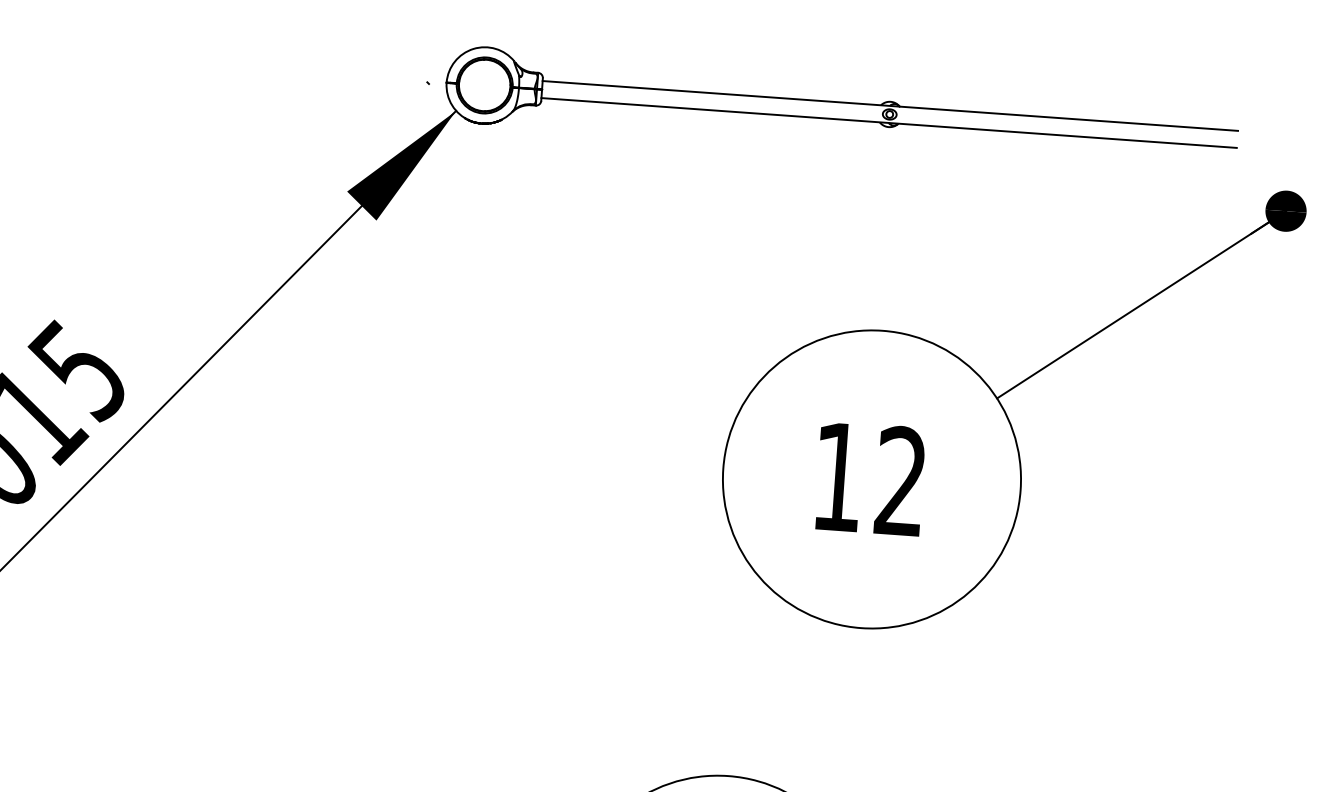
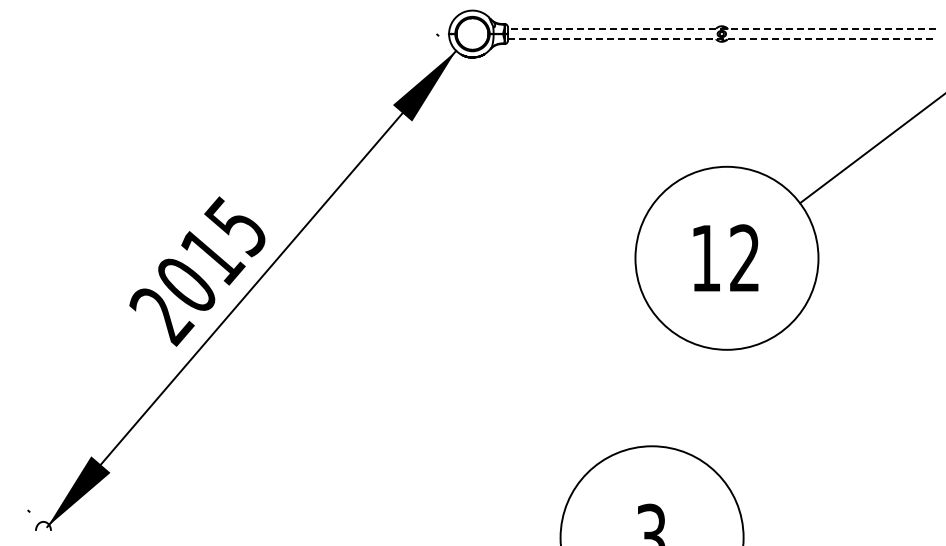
line: (889, 105) -> (721, 28), solid -> dashed
line: (890, 123) -> (722, 39), solid -> dashed

